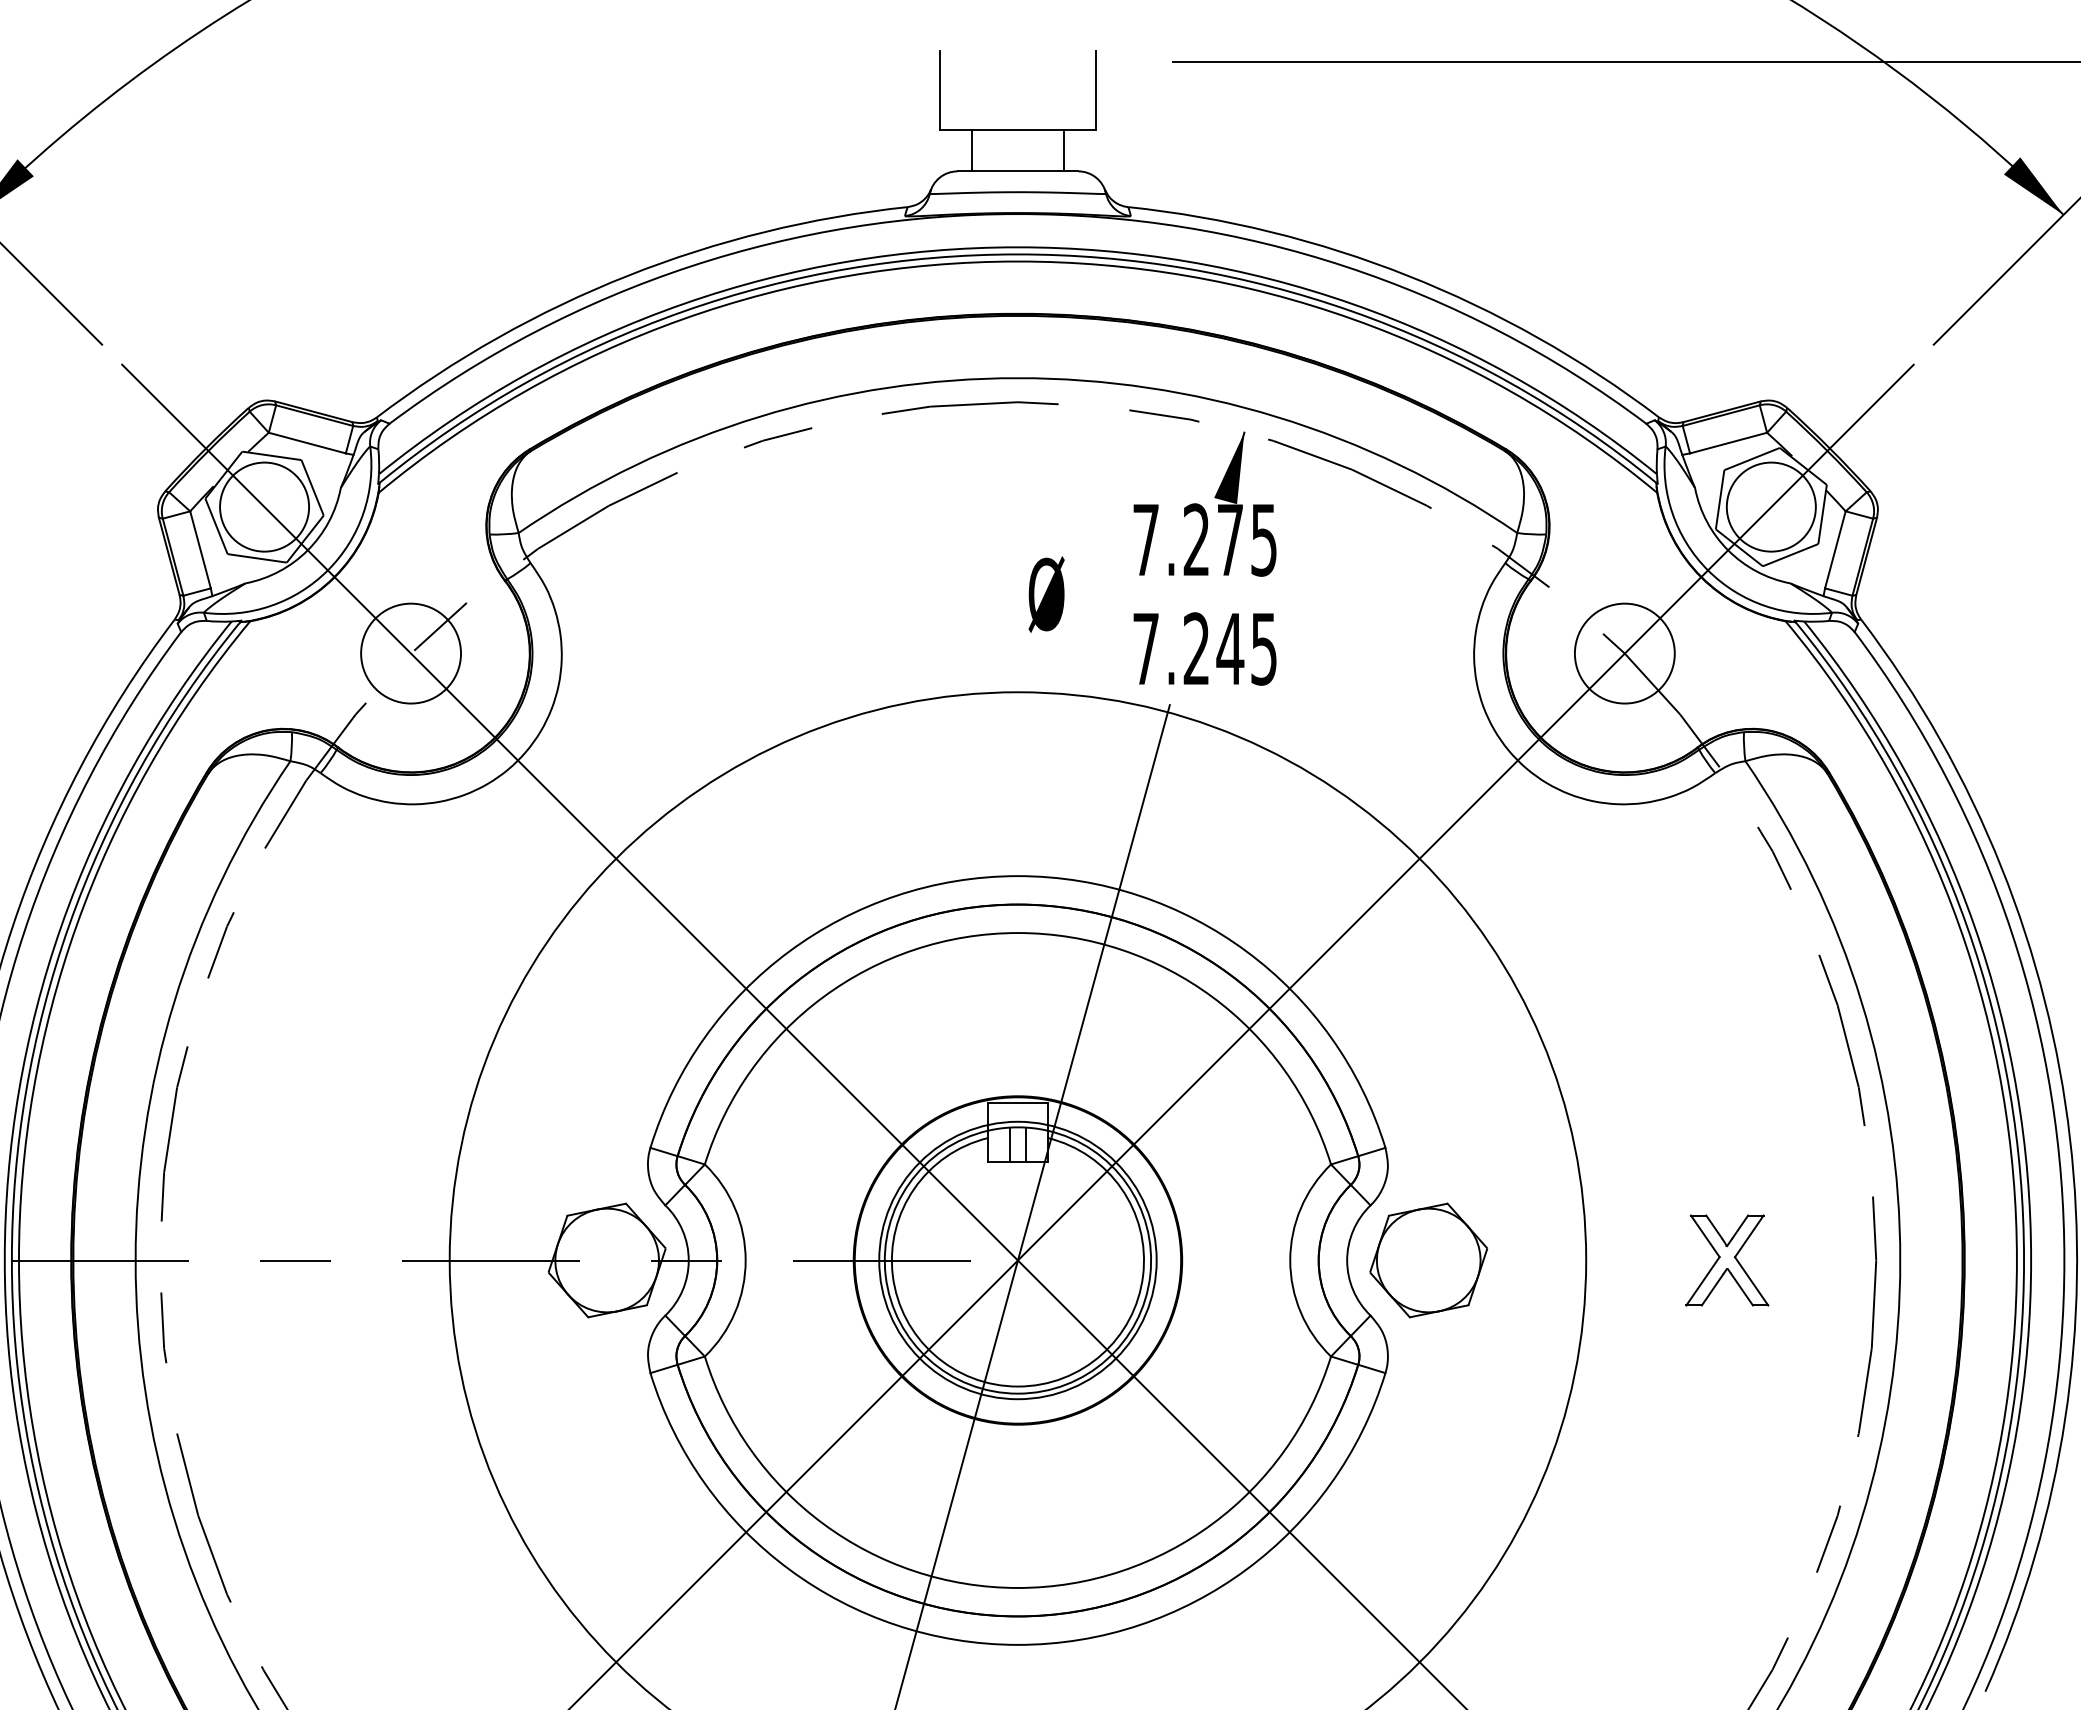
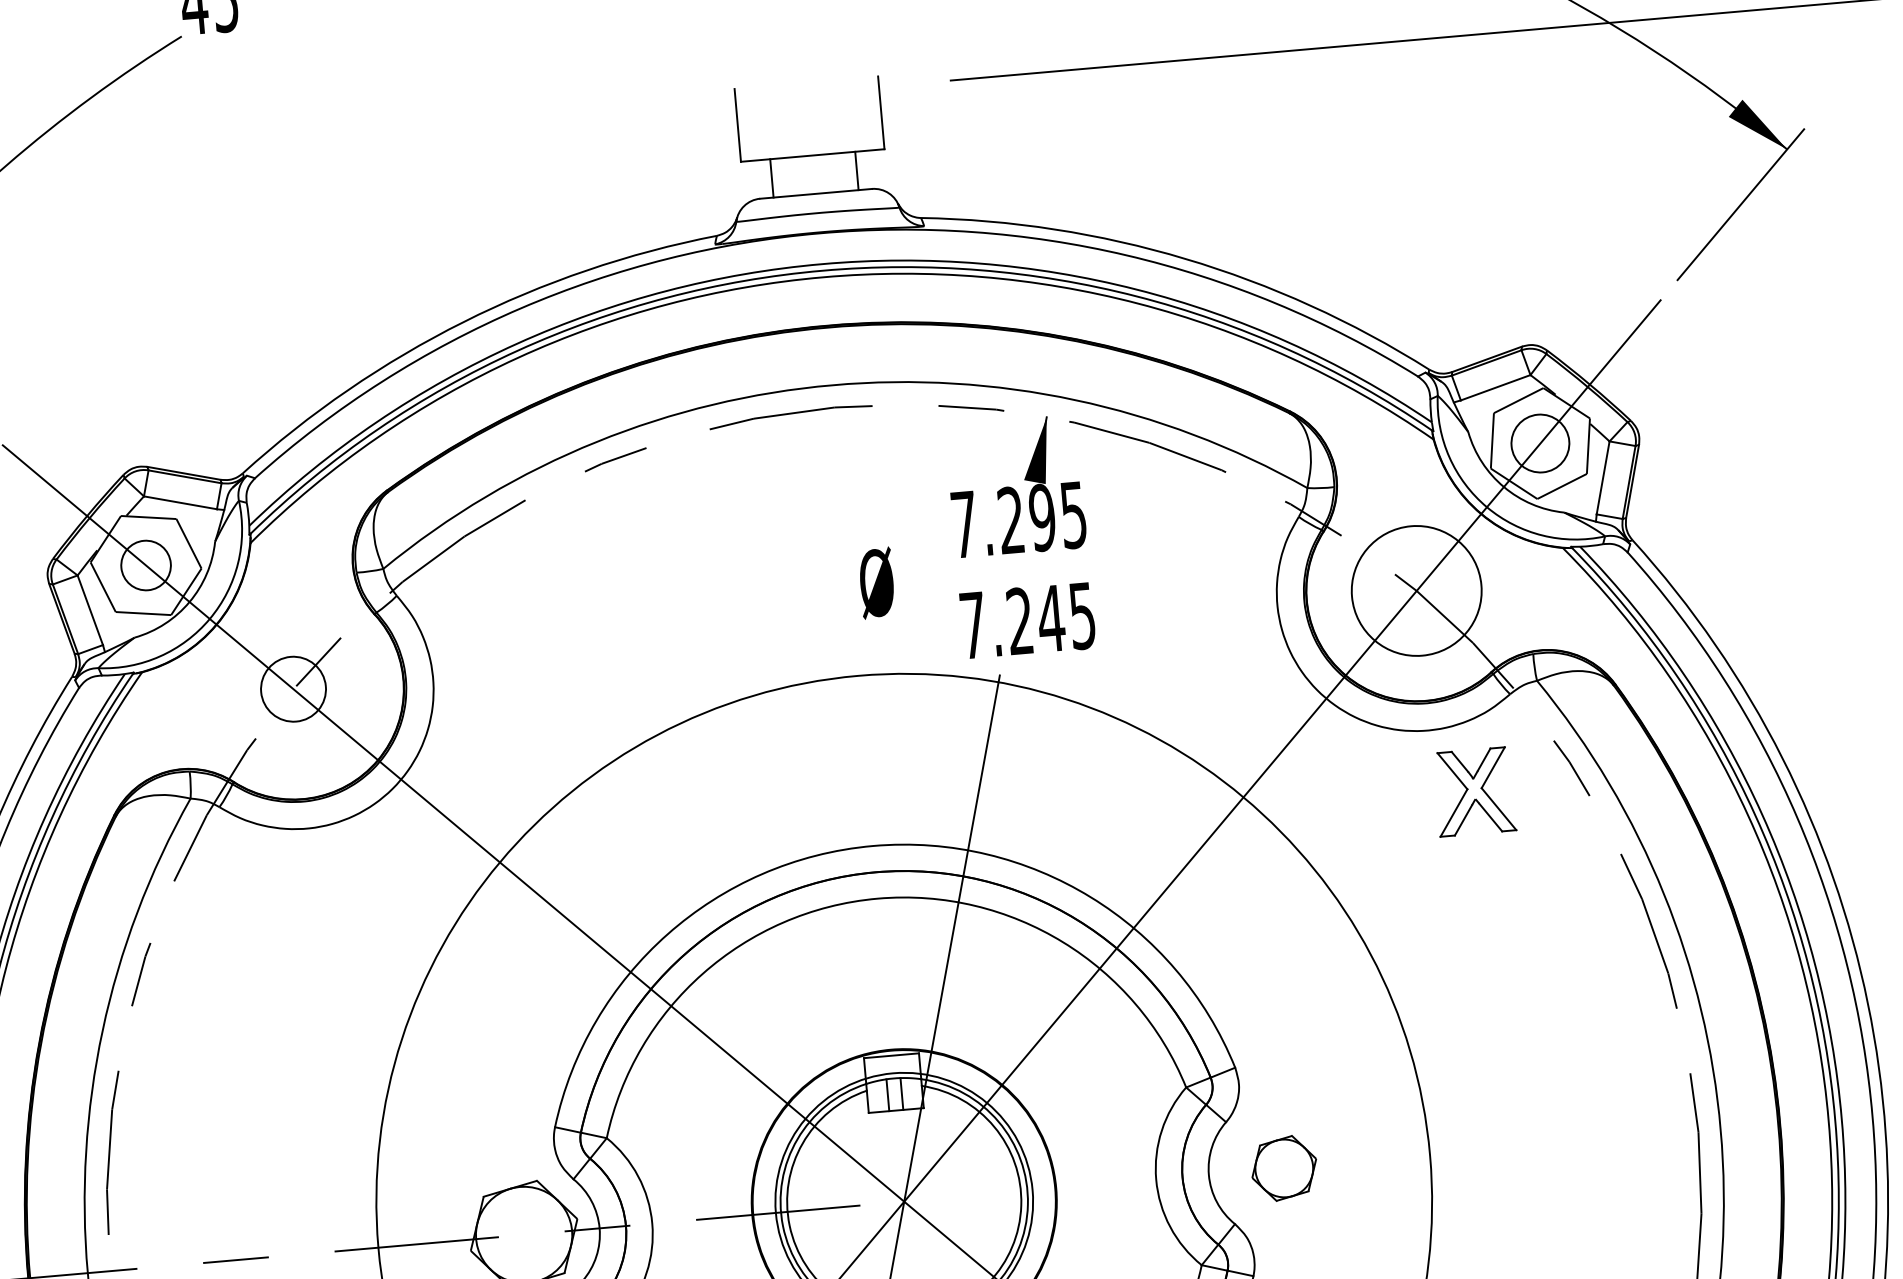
circle: (264, 506) -> (145, 564), size x0.6
circle: (1770, 506) -> (1539, 443), size x0.7
text: (1230, 539) -> (1042, 517), 7.275 -> 7.295
circle: (411, 653) -> (293, 689), size x0.7
circle: (1624, 653) -> (1416, 590), size x1.4
part: (1428, 1260) -> (1284, 1168), size x0.6
part: (1727, 1260) -> (1474, 791), moved

